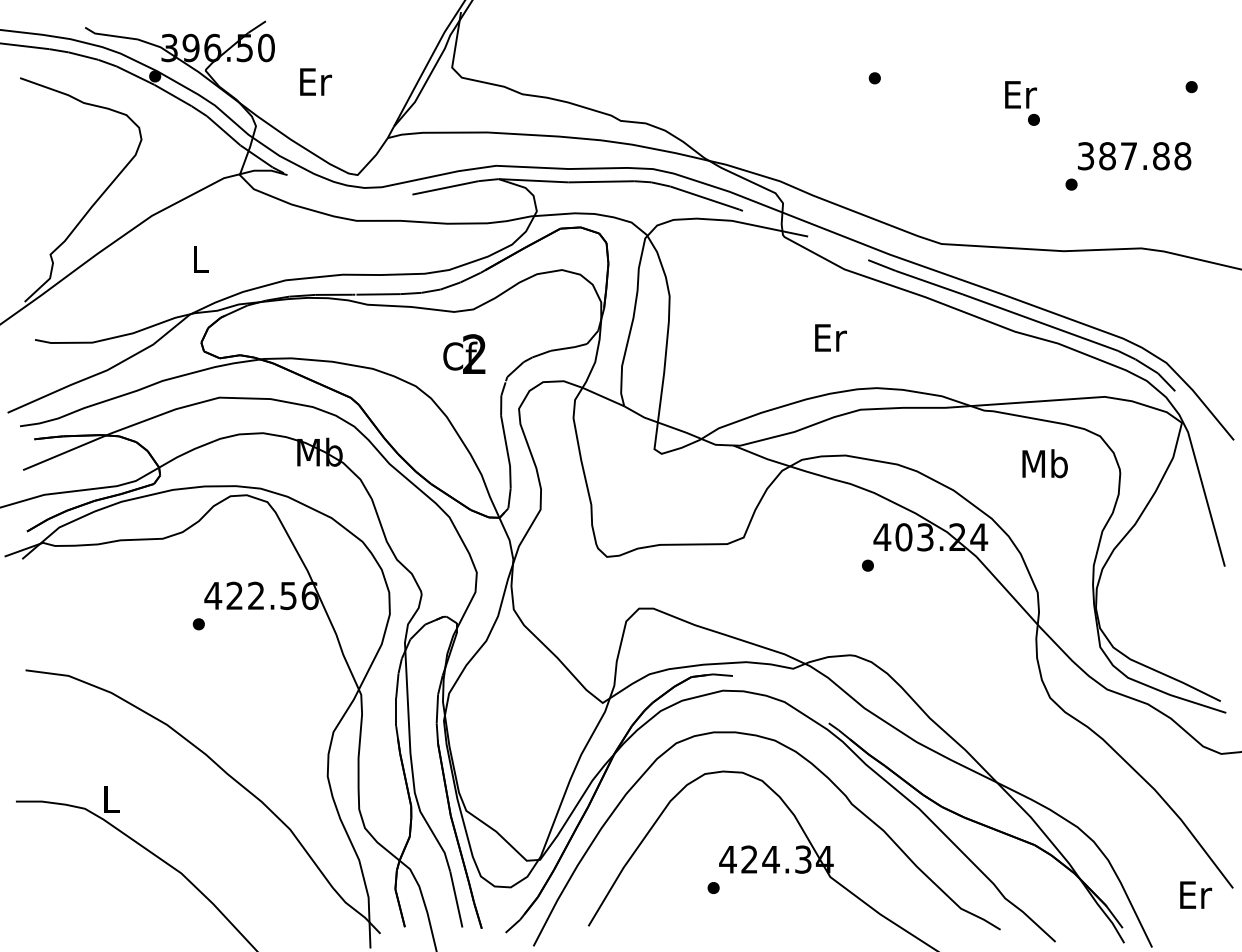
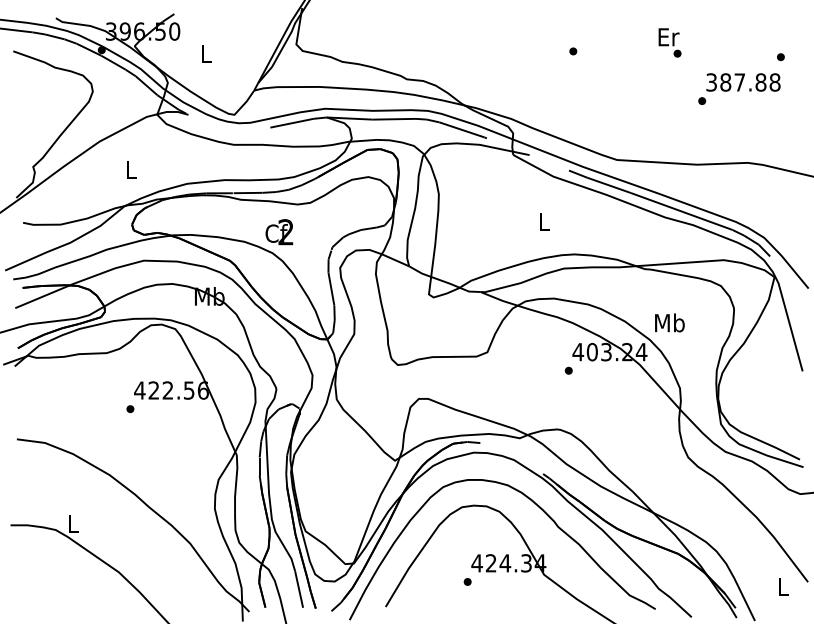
text: (314, 81) -> (206, 53), Er -> L
text: (1021, 102) -> (669, 42), moved
text: (1128, 165) -> (739, 88), moved
text: (830, 337) -> (544, 221), Er -> L
text: (464, 354) -> (279, 232), moved
text: (1044, 463) -> (669, 322), moved
text: (1195, 894) -> (783, 586), Er -> L

